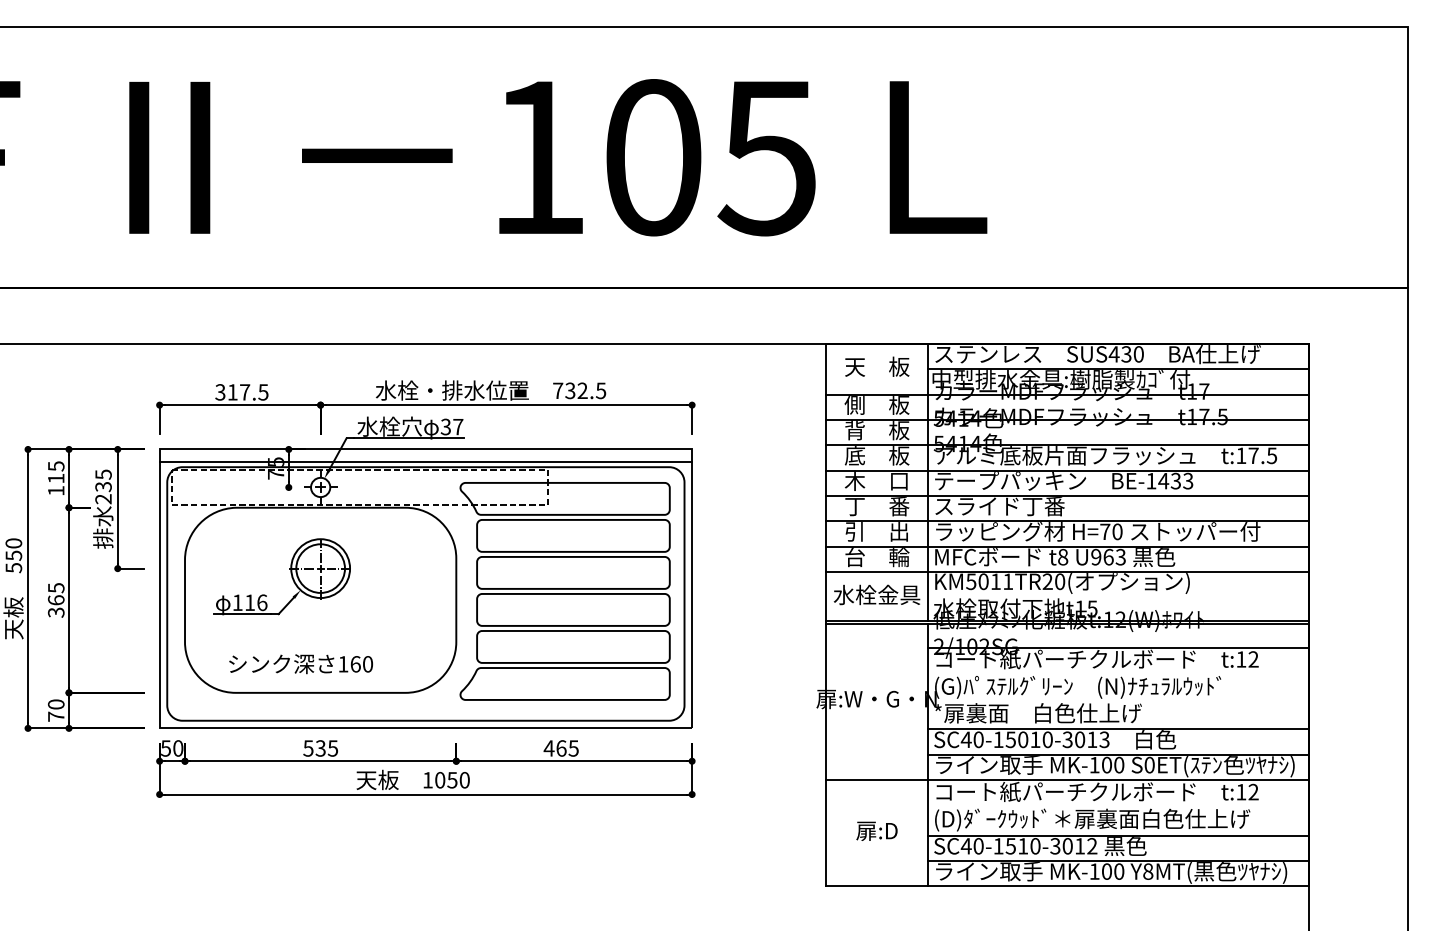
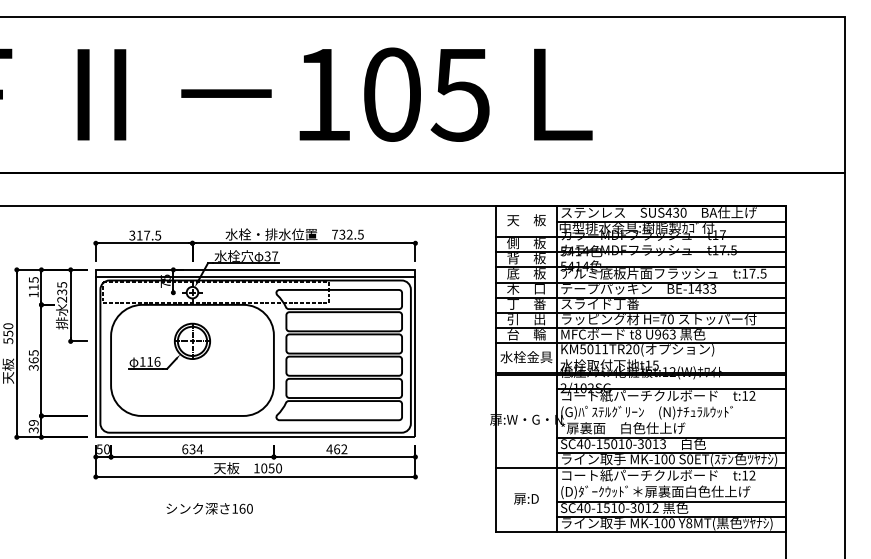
text: (300, 663) -> (209, 508), moved
text: (55, 710) -> (33, 426), 70 -> 39
text: (320, 748) -> (192, 449), 535 -> 634
text: (573, 748) -> (344, 449), 465 -> 462

